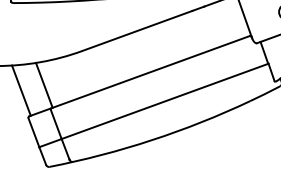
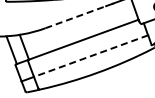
line: (138, 31) -> (76, 17), solid -> dashed
line: (165, 102) -> (91, 56), solid -> dashed

